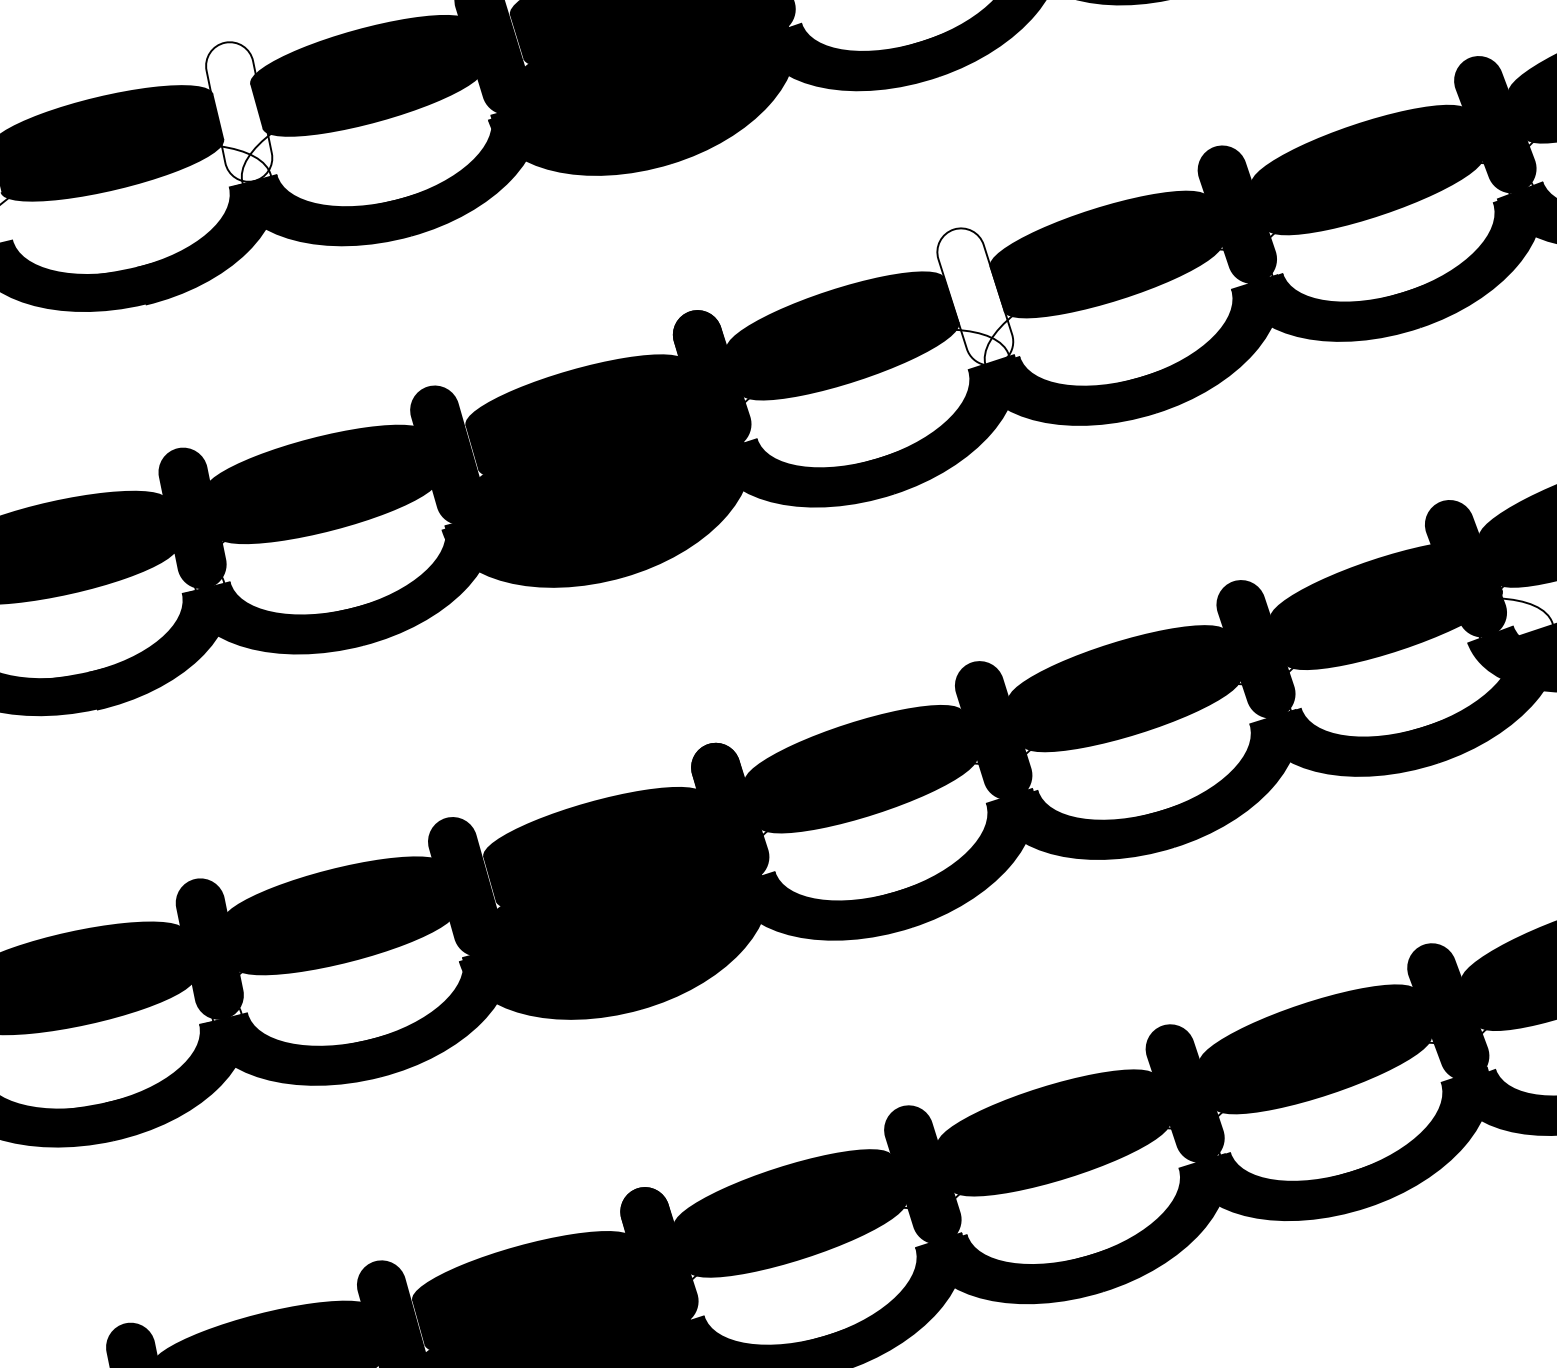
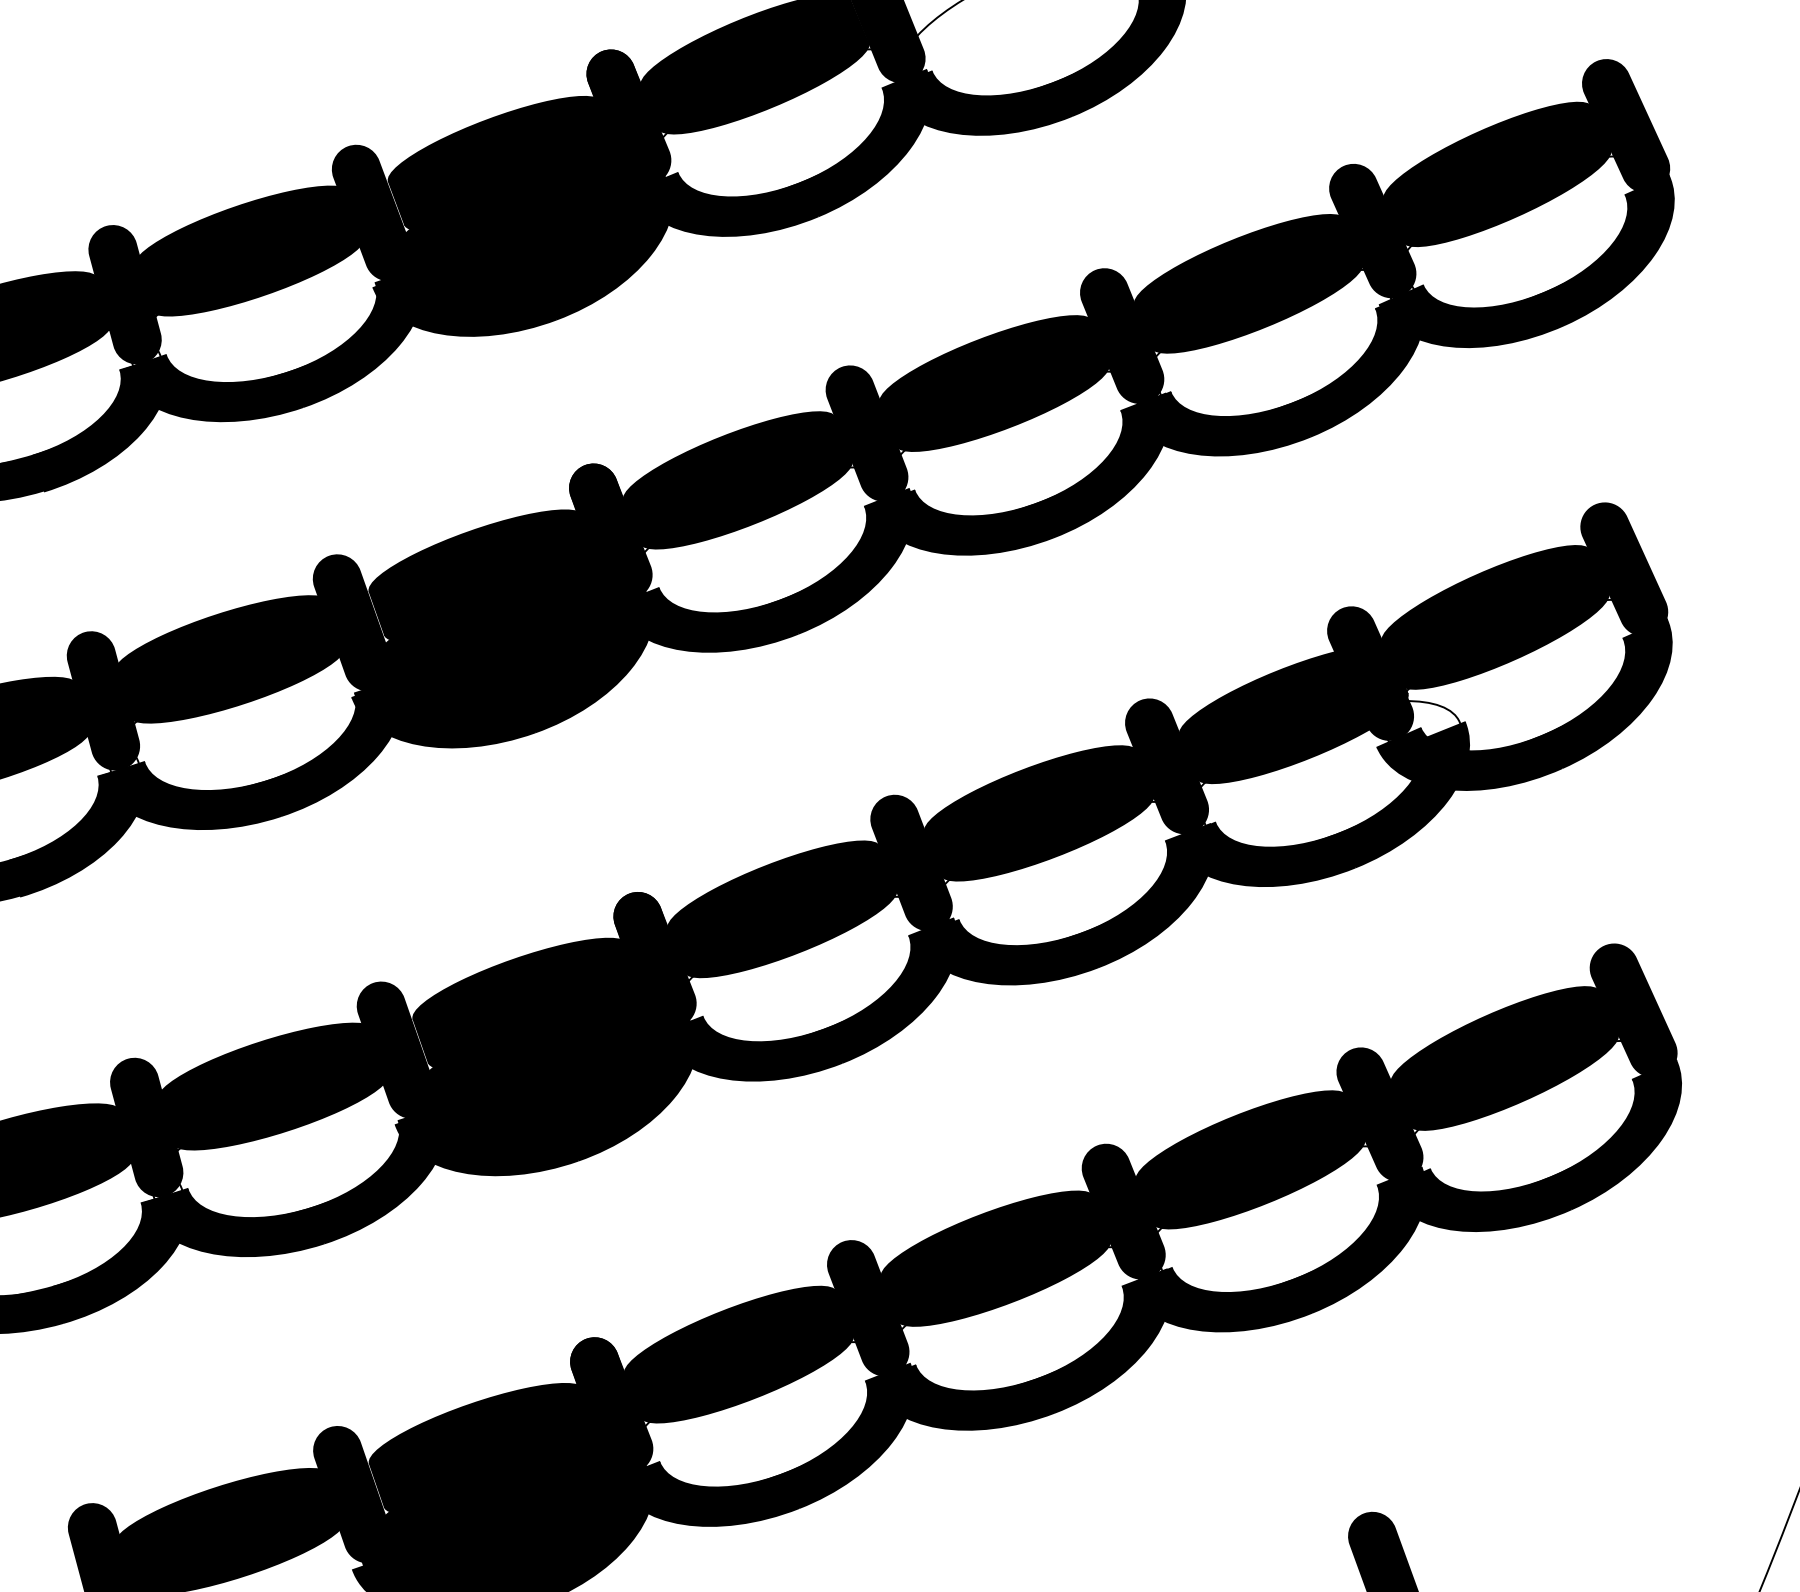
fill: (238, 111) -> (124, 294), added
fill: (974, 296) -> (866, 433), added

